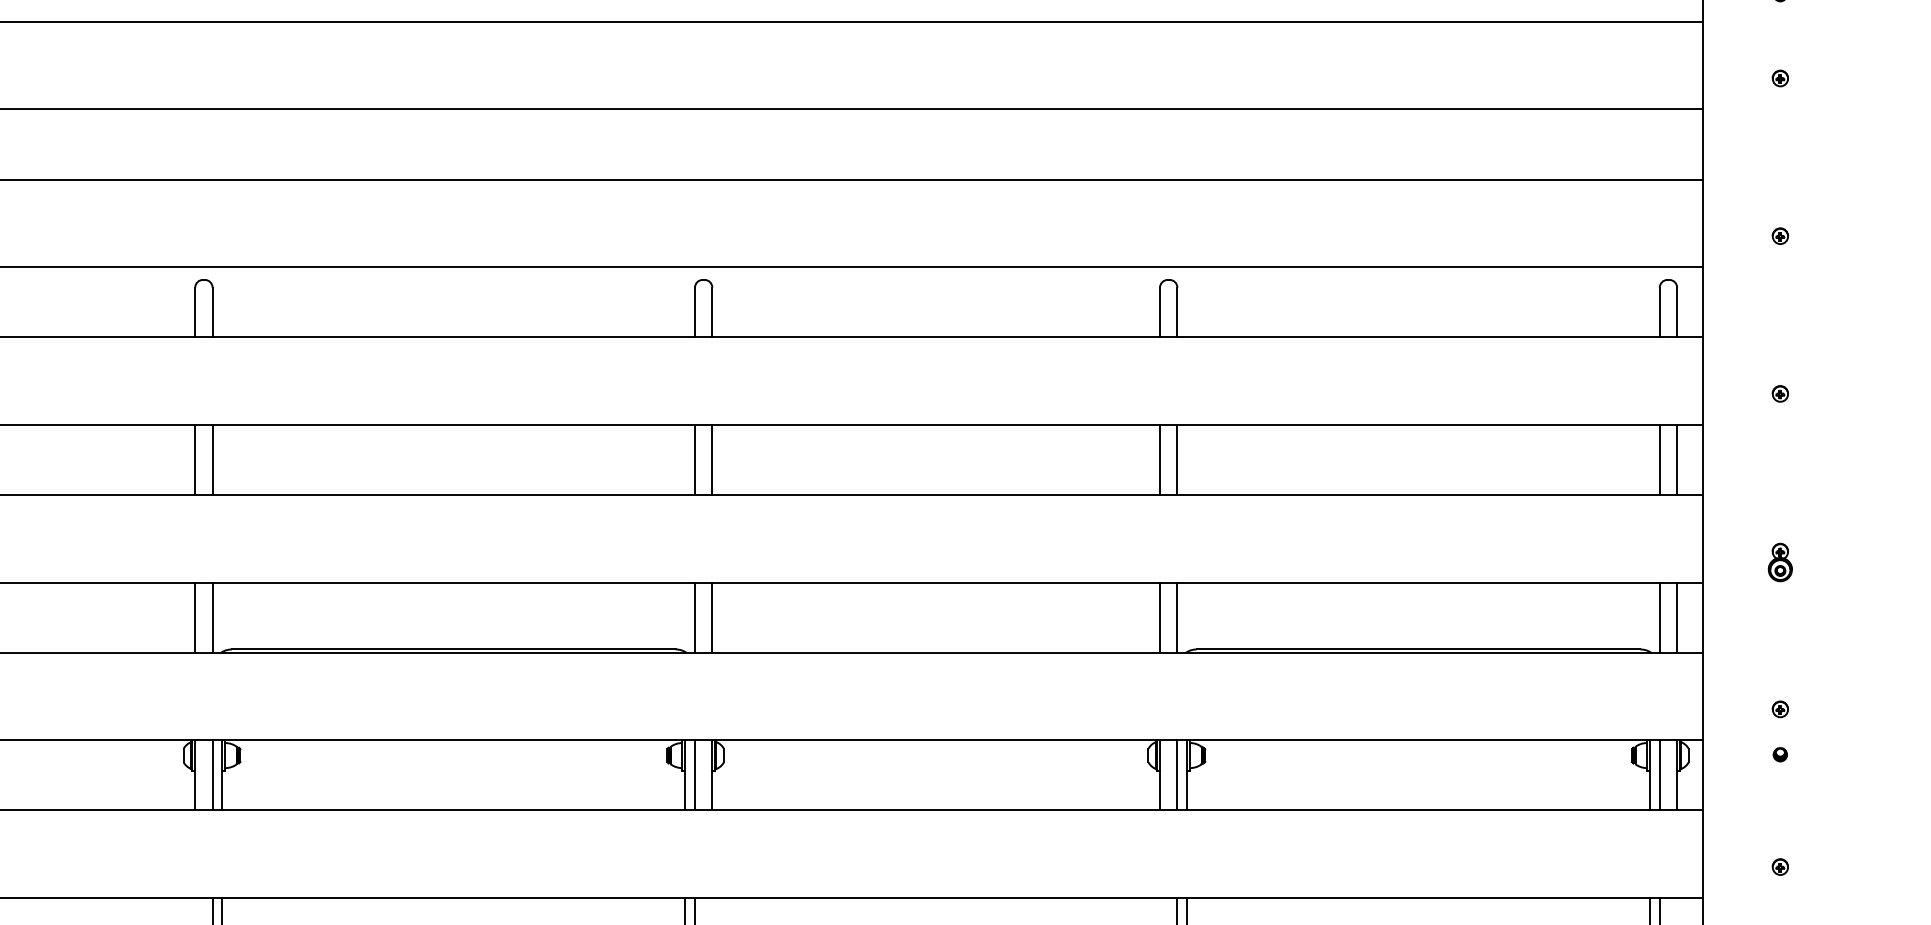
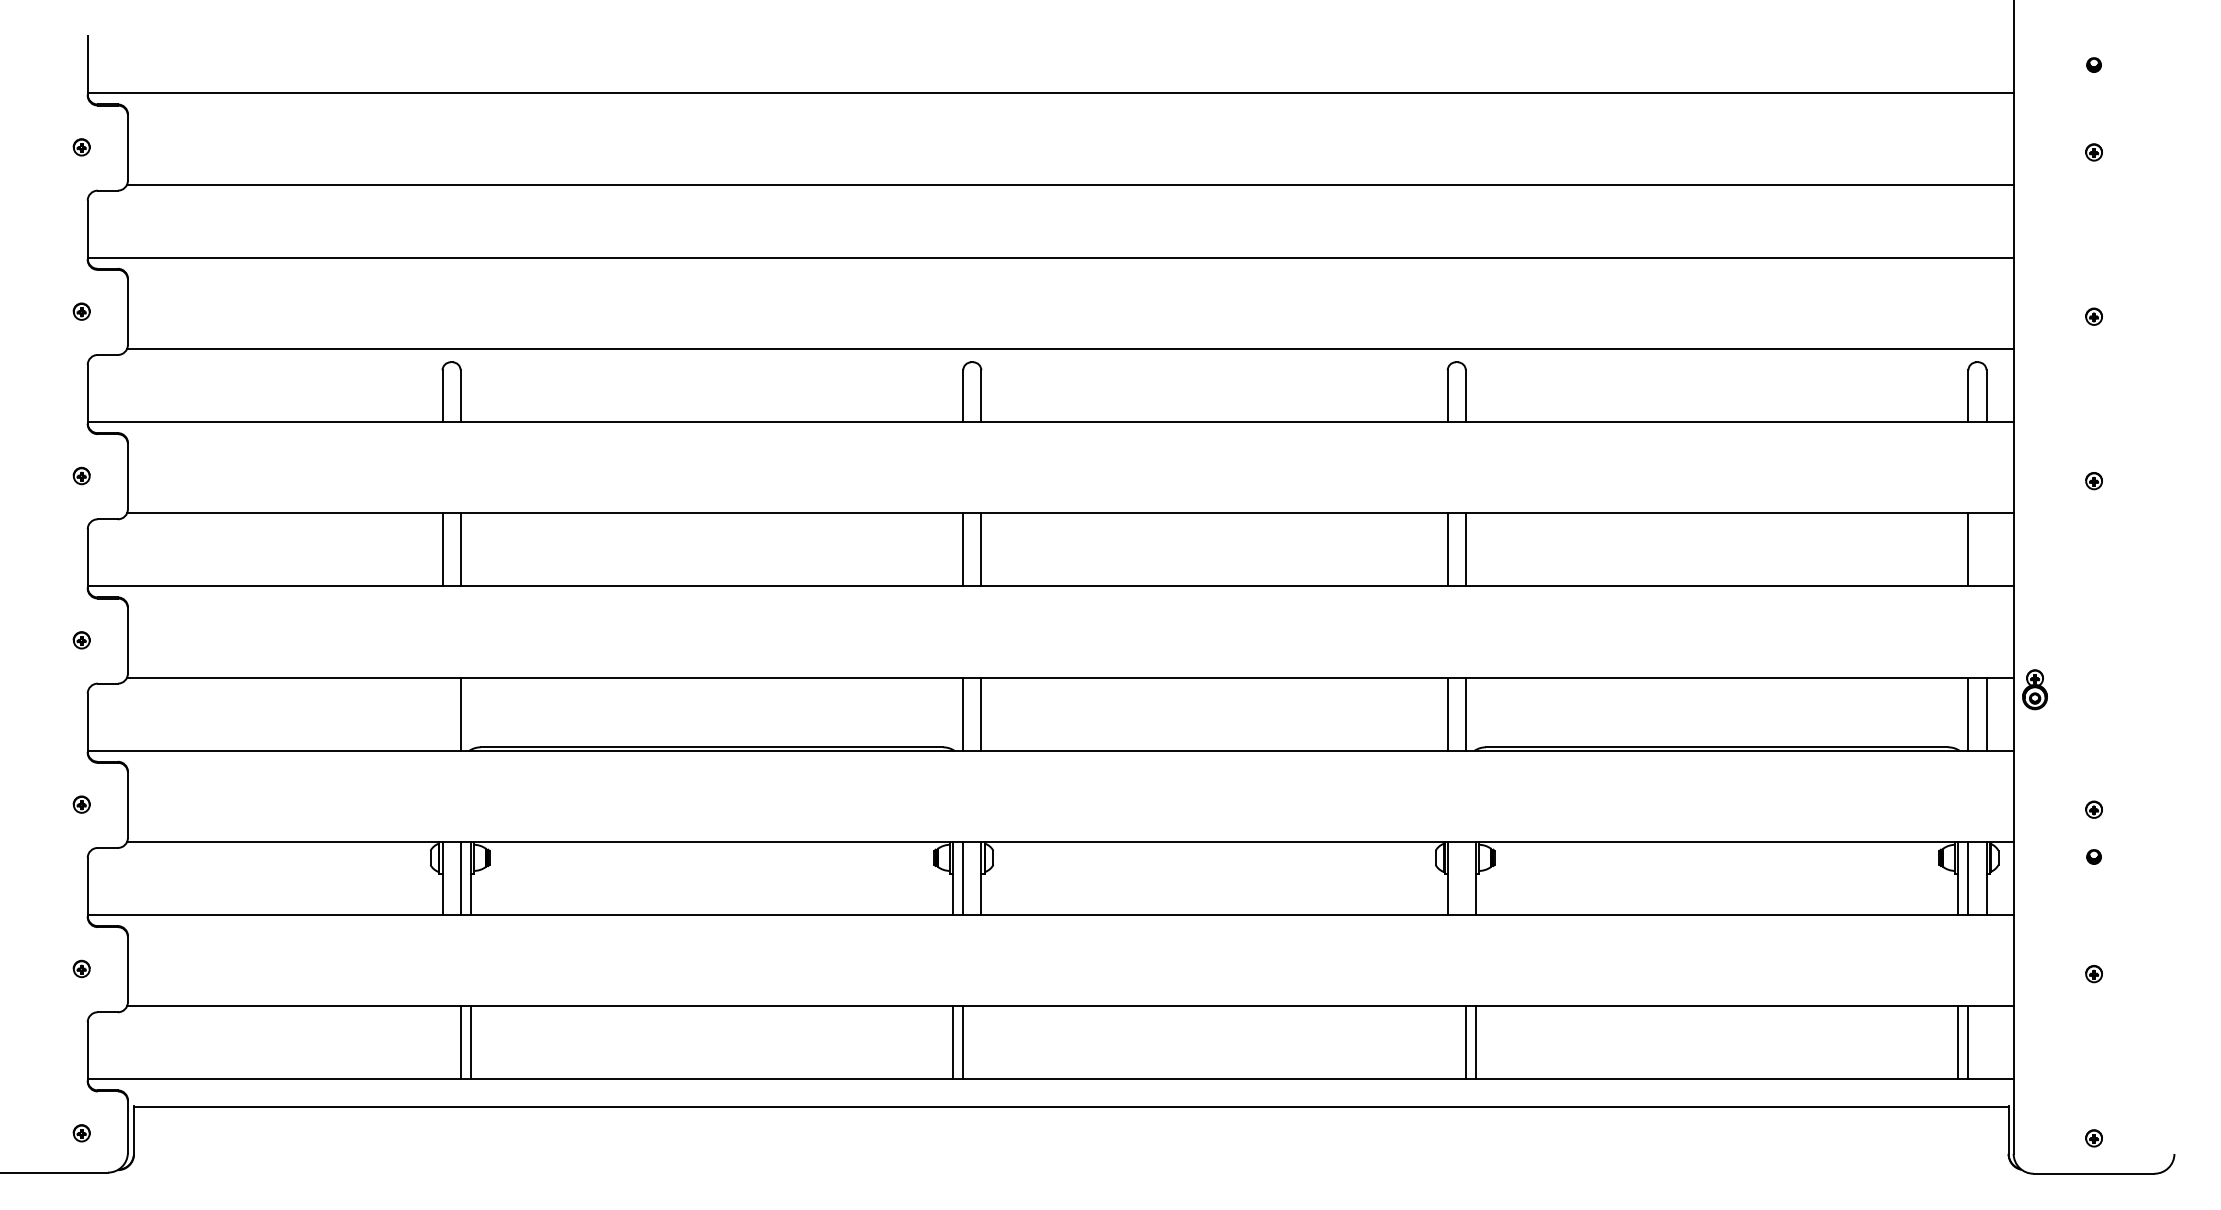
line: (1677, 459) -> (1986, 549), removed
part: (1779, 562) -> (2034, 689), moved
line: (195, 616) -> (442, 713), removed
line: (1177, 775) -> (1465, 878), removed

